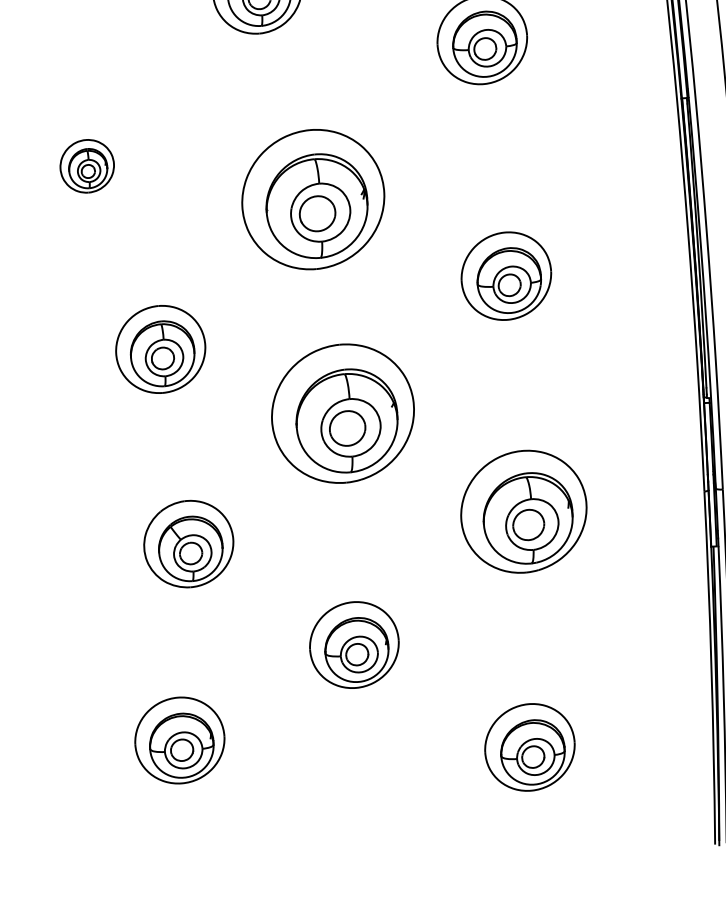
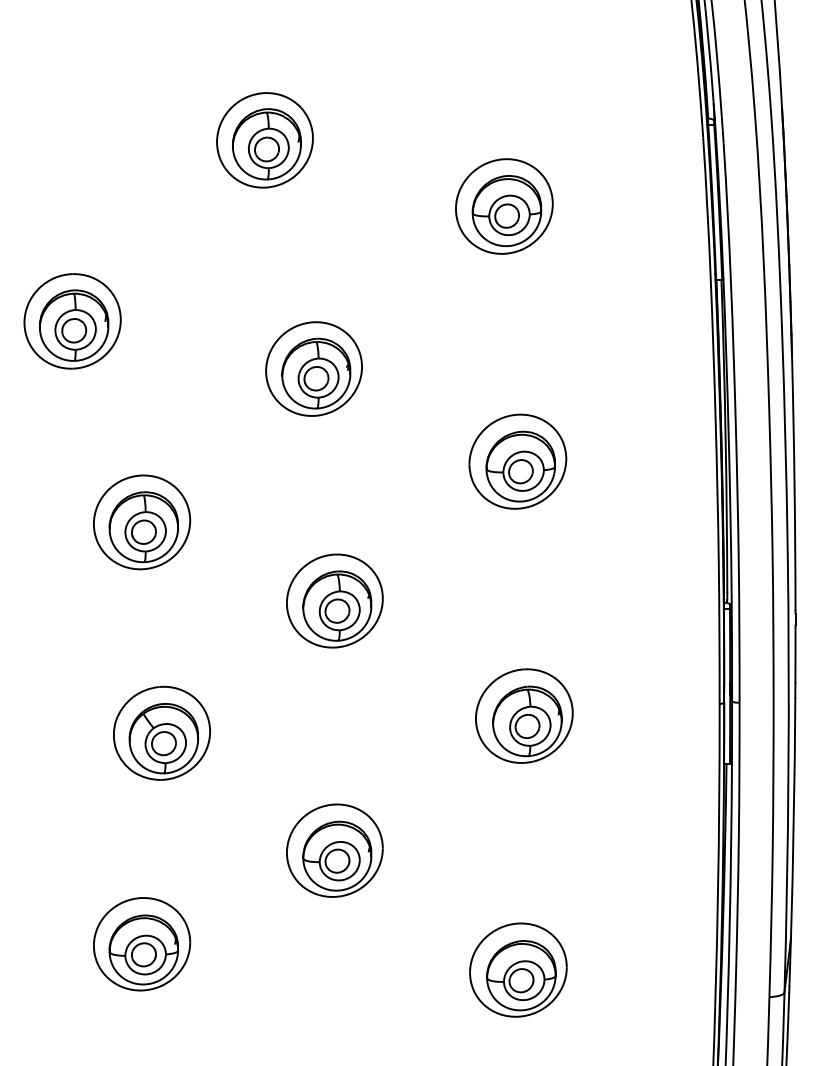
part: (87, 166) -> (72, 321), size x1.67
part: (312, 199) -> (313, 368), size x0.62
part: (342, 413) -> (334, 600), size x0.62
part: (524, 511) -> (524, 715), size x0.71

